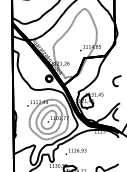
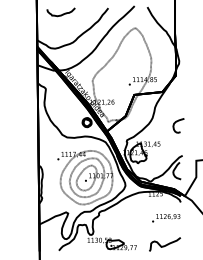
text: (76, 152) -> (166, 218), moved

